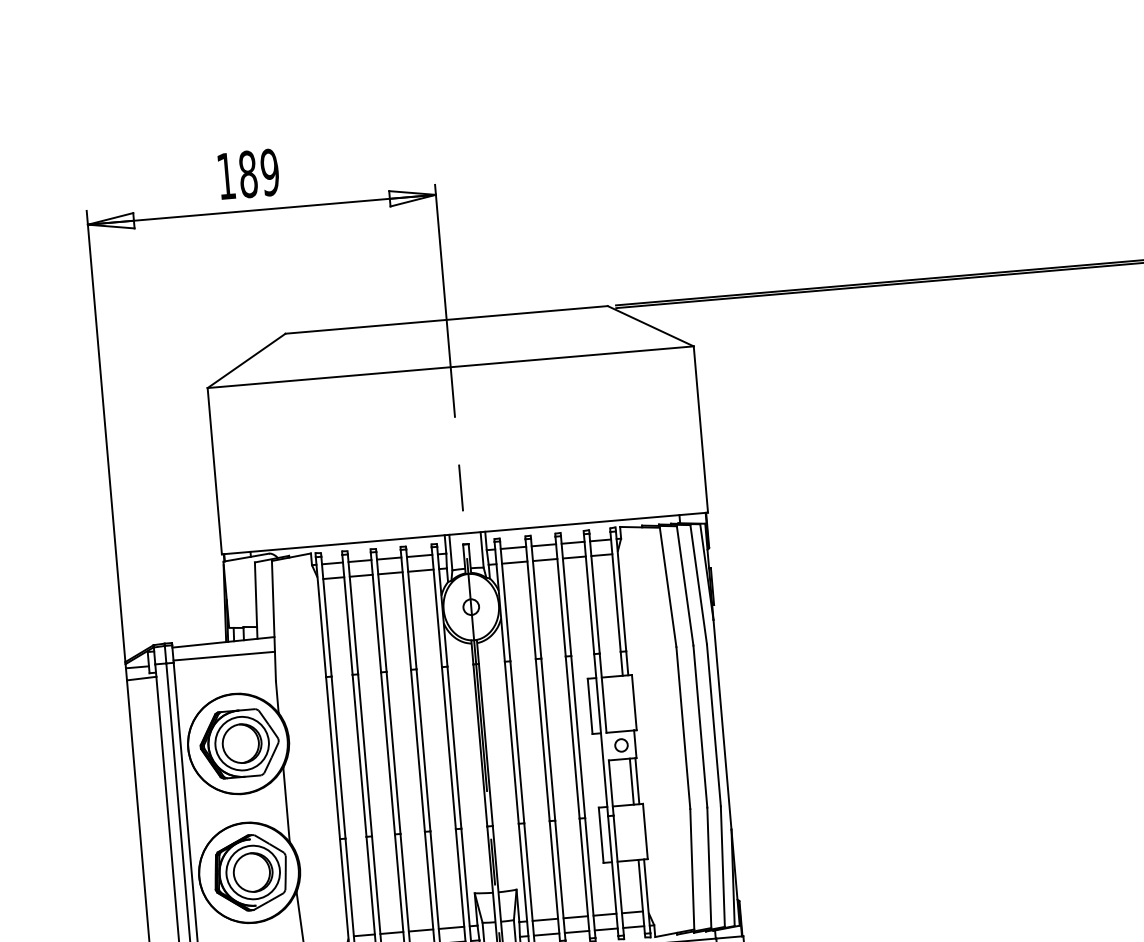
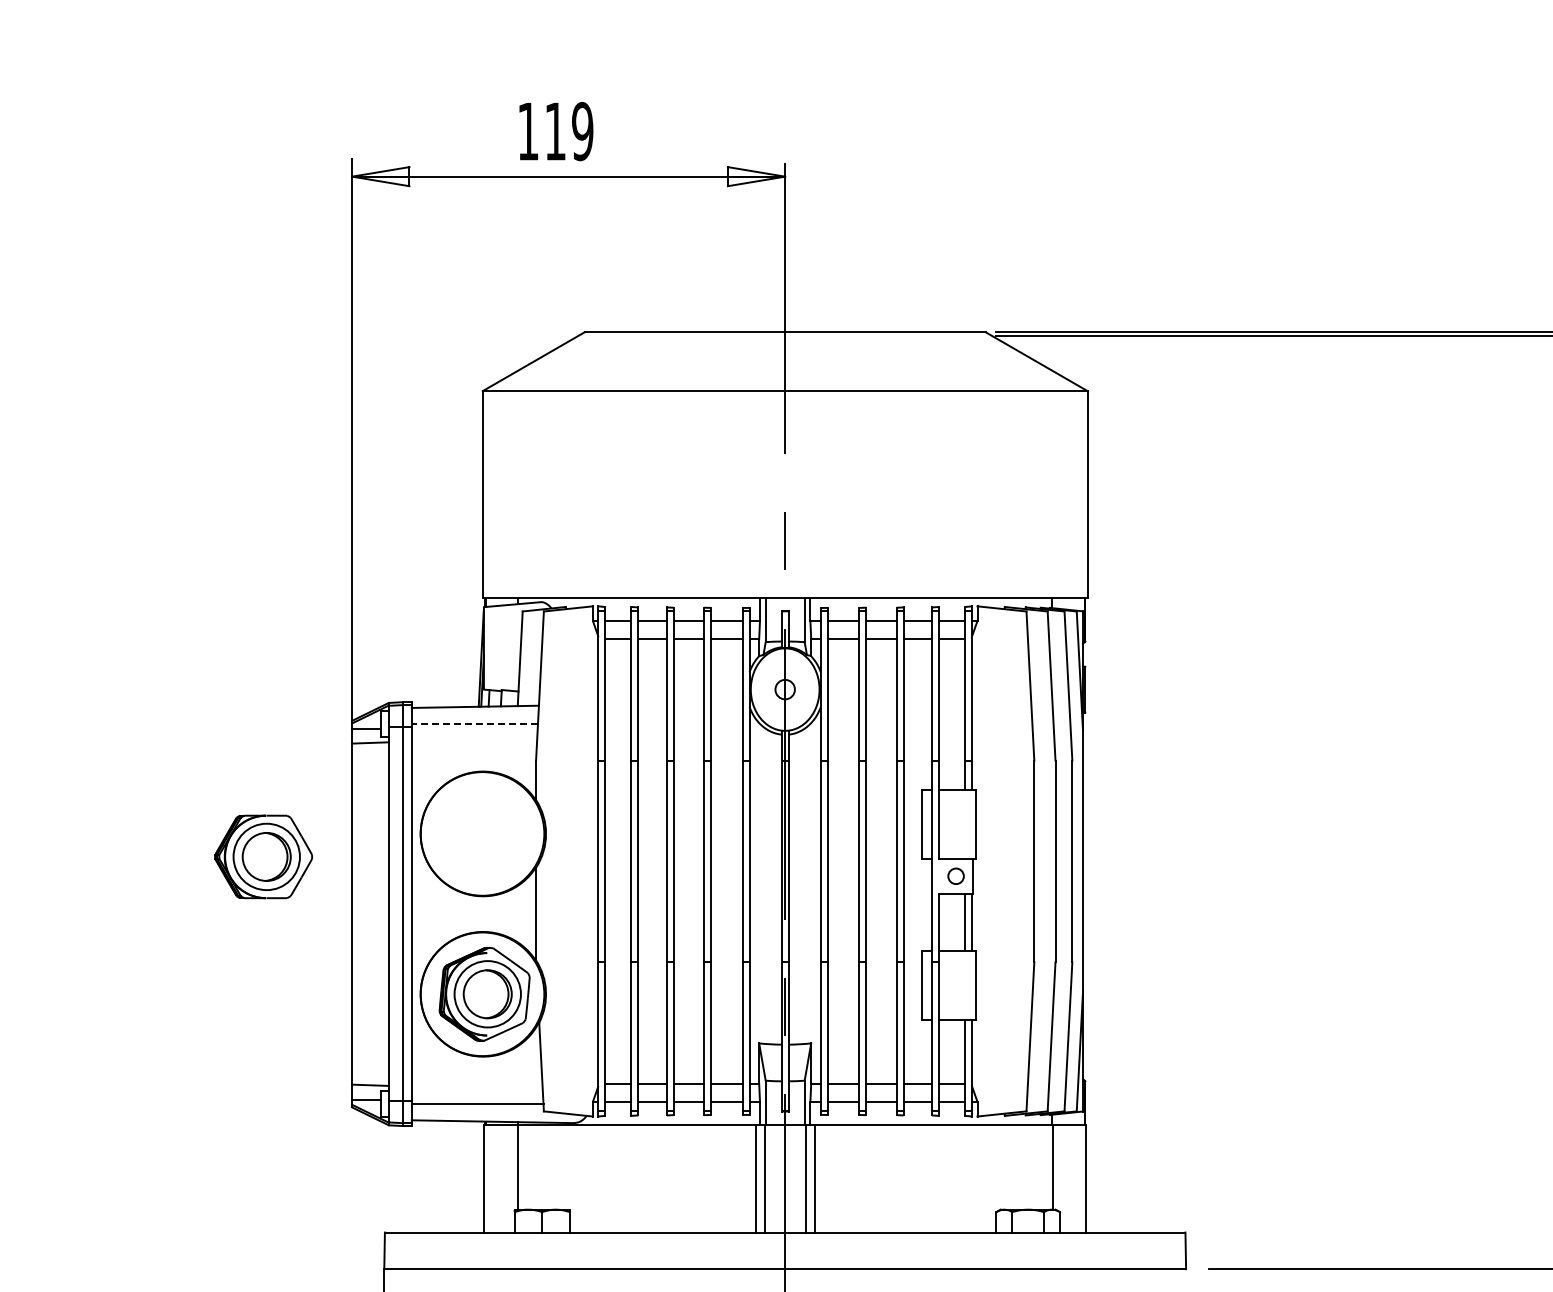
text: (248, 174) -> (555, 131), 189 -> 119
line: (223, 655) -> (474, 723), solid -> dashed
part: (239, 743) -> (263, 856), moved

